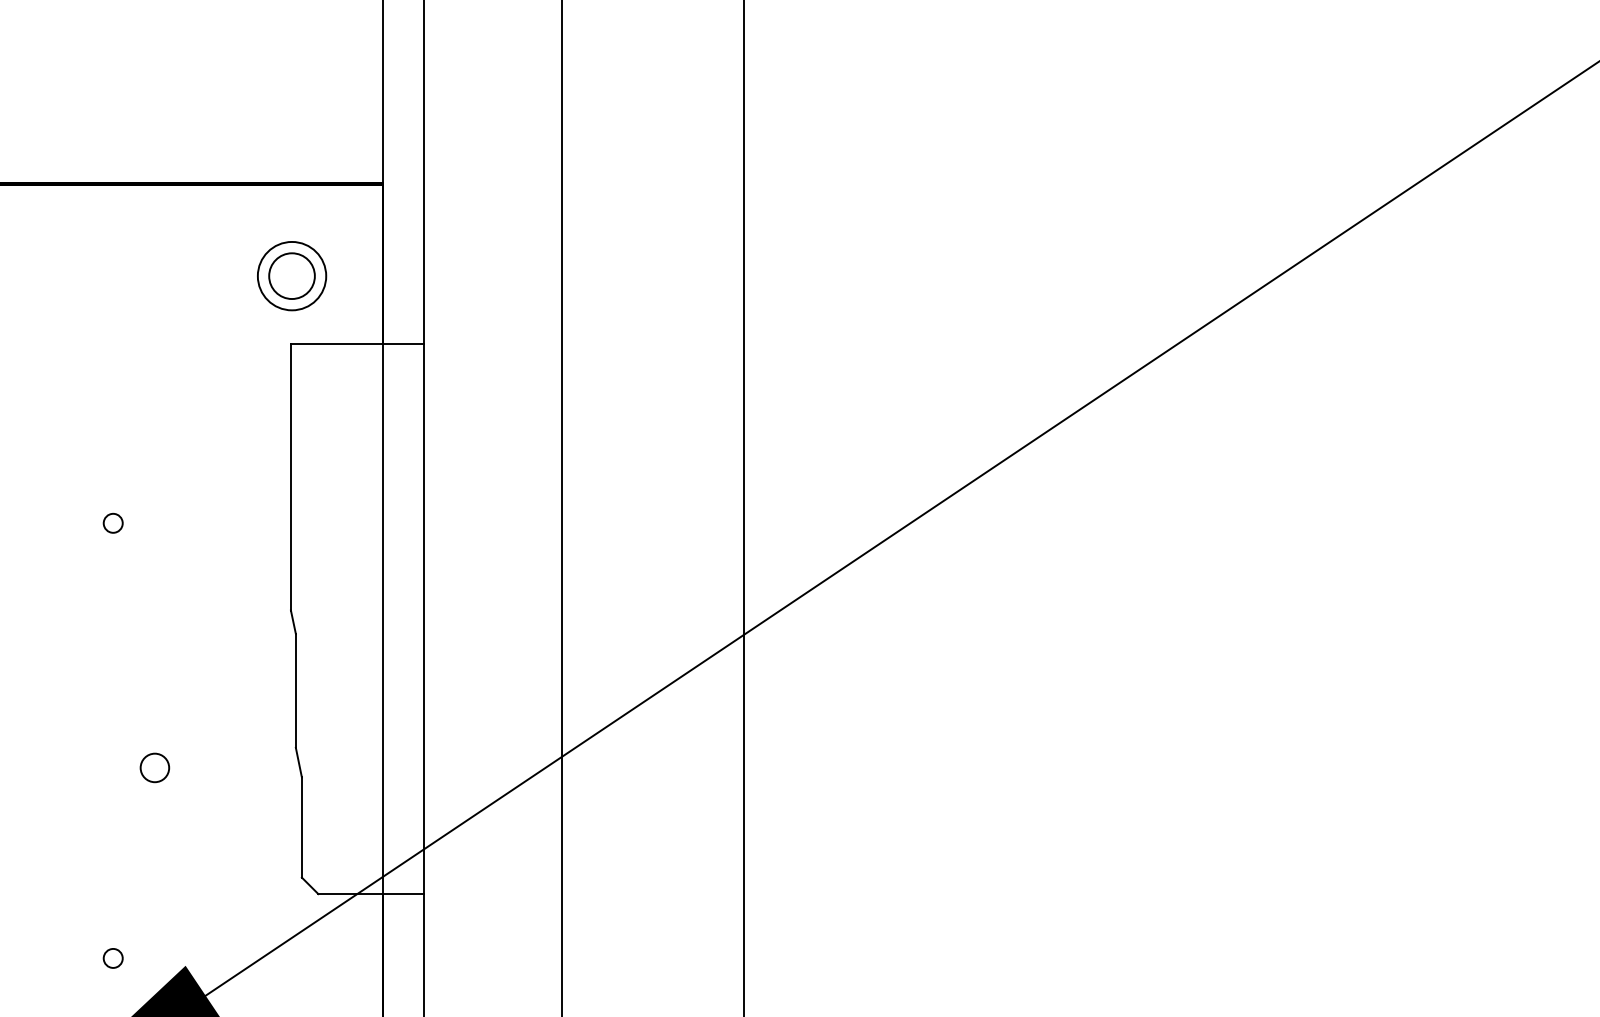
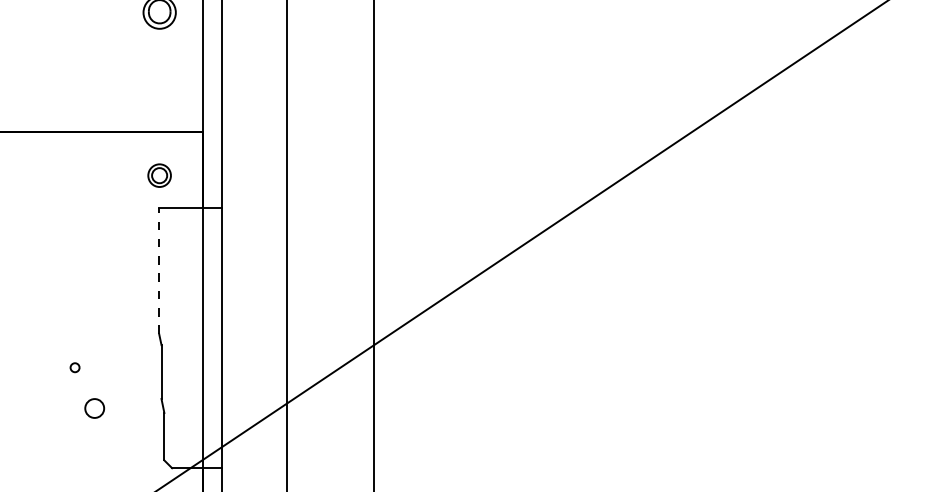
part: (291, 275) -> (159, 175), size x0.7
line: (291, 476) -> (159, 270), solid -> dashed
circle: (112, 522) -> (74, 367), moved
circle: (154, 767) -> (94, 408), size x1.4

